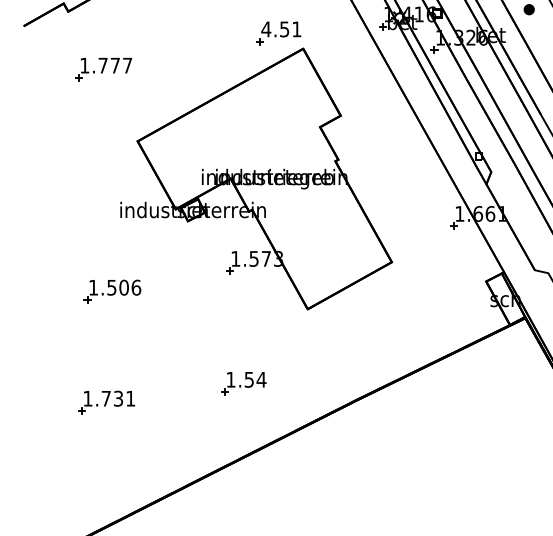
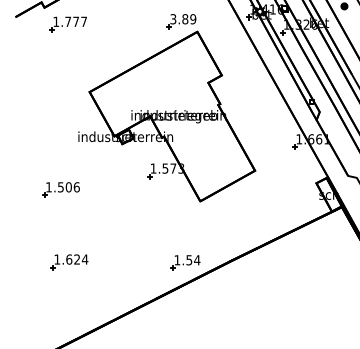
text: (281, 29) -> (183, 19), 4.51 -> 3.89
part: (102, 69) -> (67, 24), moved
part: (111, 291) -> (60, 189), moved
part: (243, 383) -> (185, 262), moved
text: (118, 398) -> (77, 259), 1.731 -> 1.624

